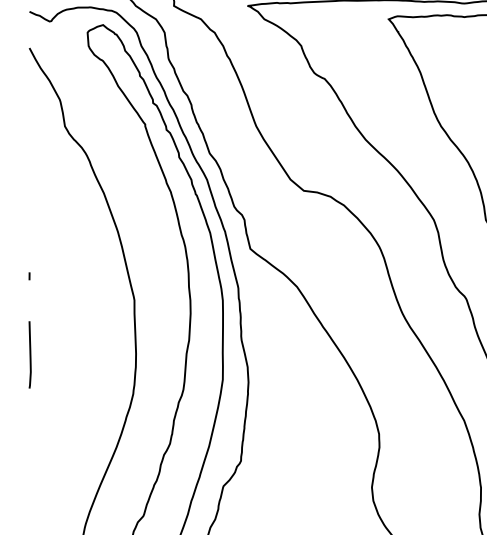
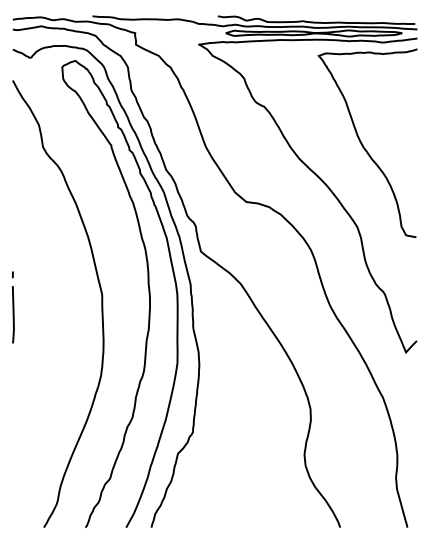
line: (30, 354) -> (13, 314), moved

